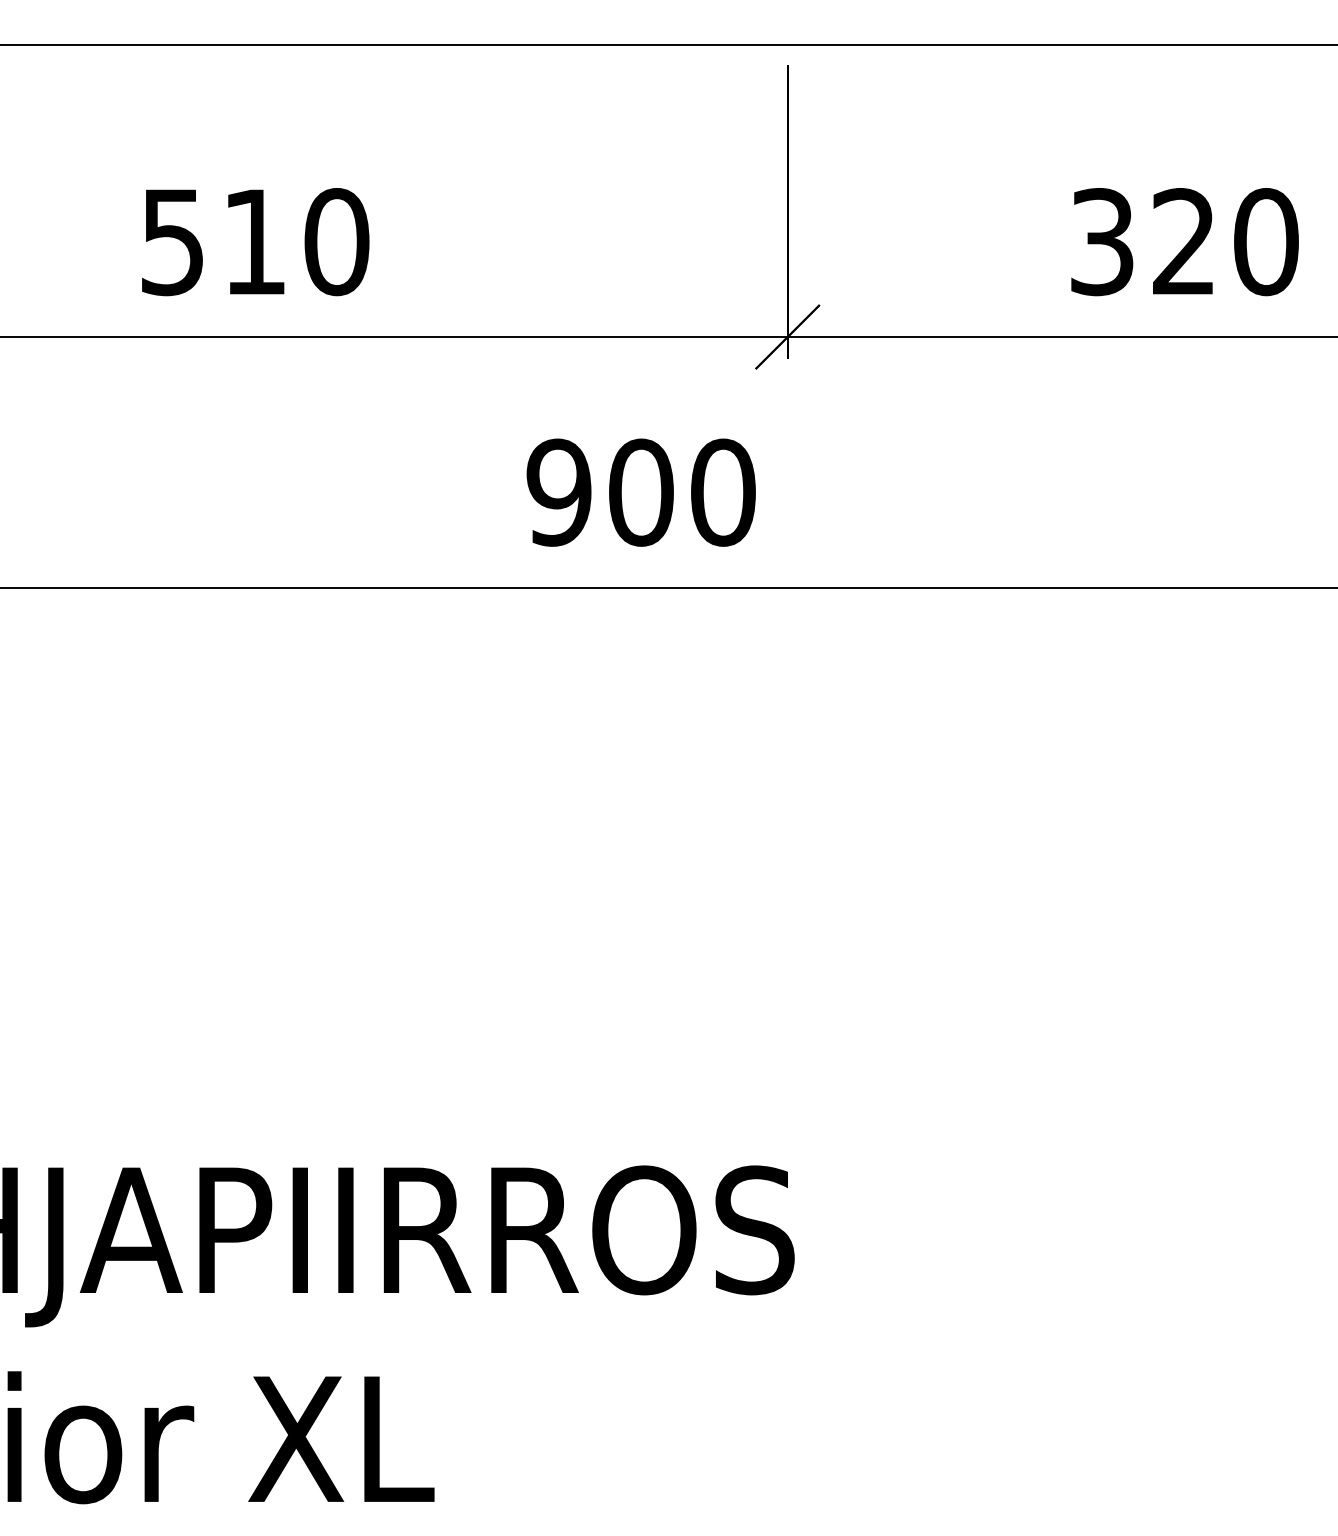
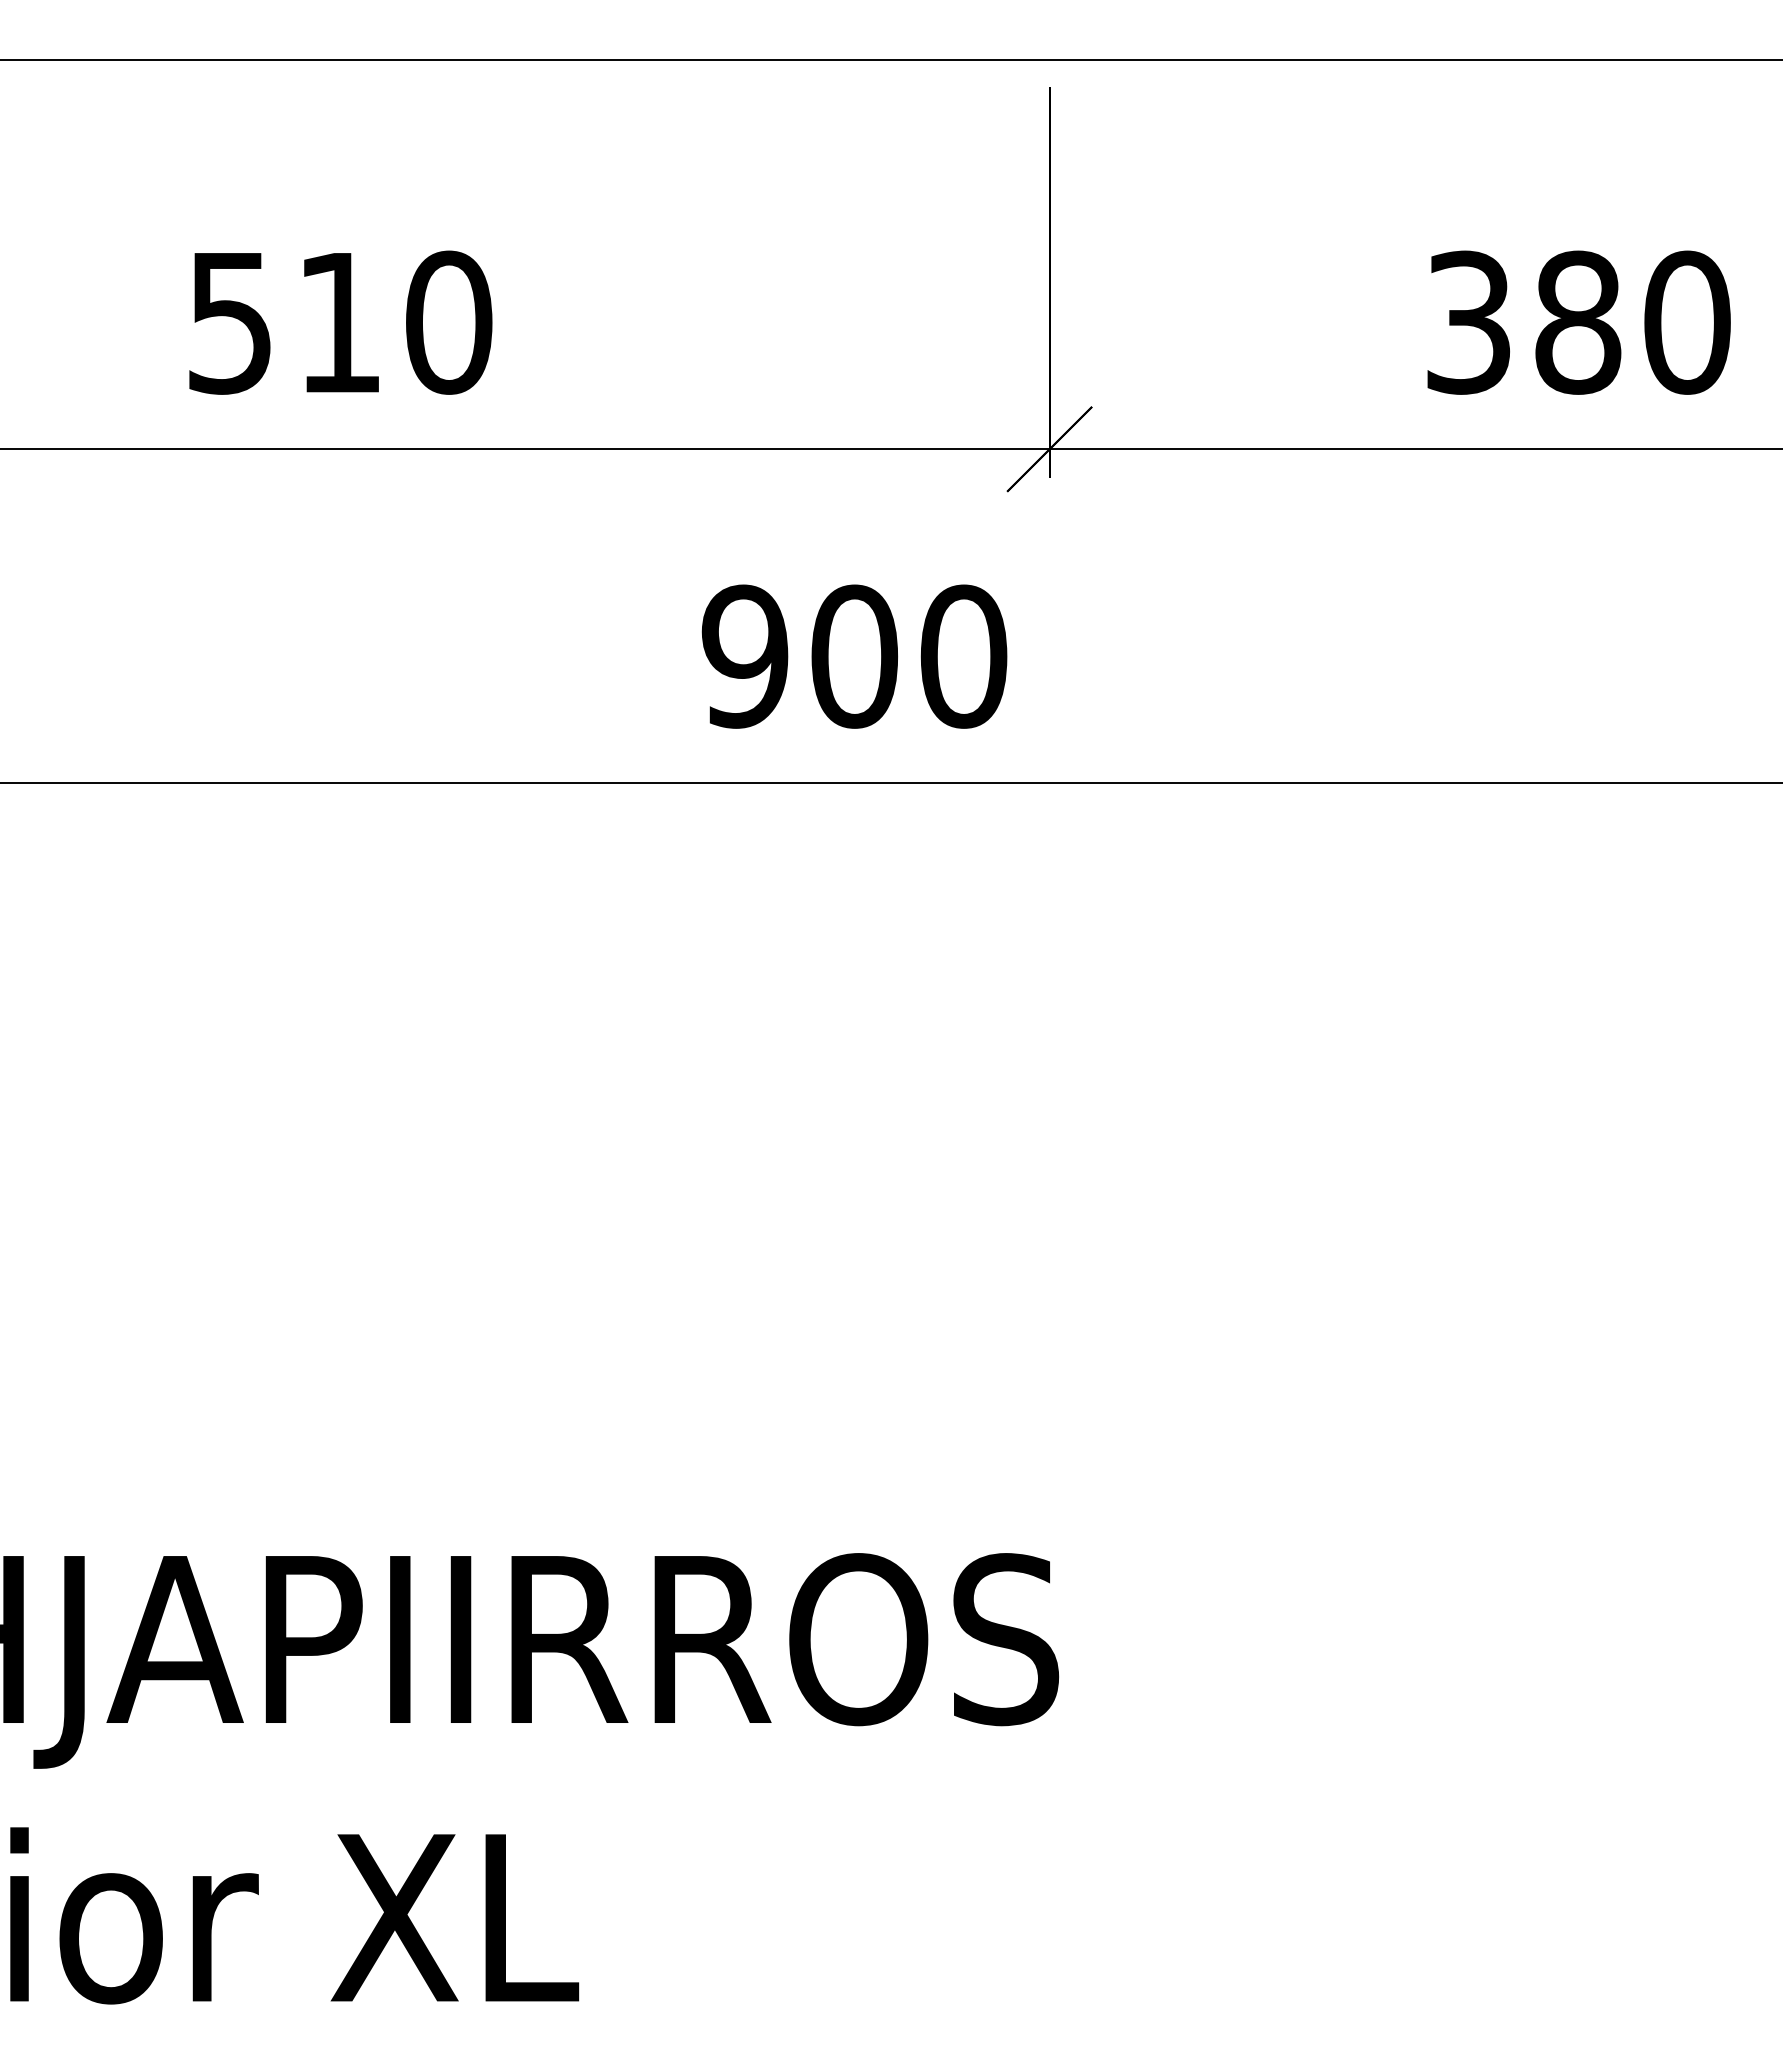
text: (1184, 241) -> (1578, 322), 320 -> 380

